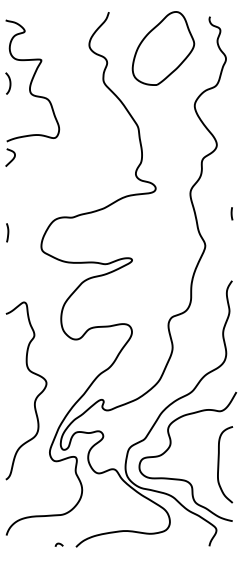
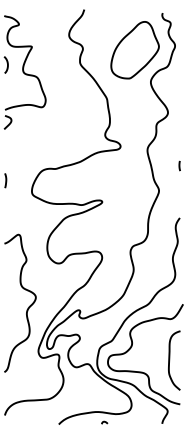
part: (163, 48) -> (135, 50), moved
curve: (58, 544) -> (104, 422), moved

